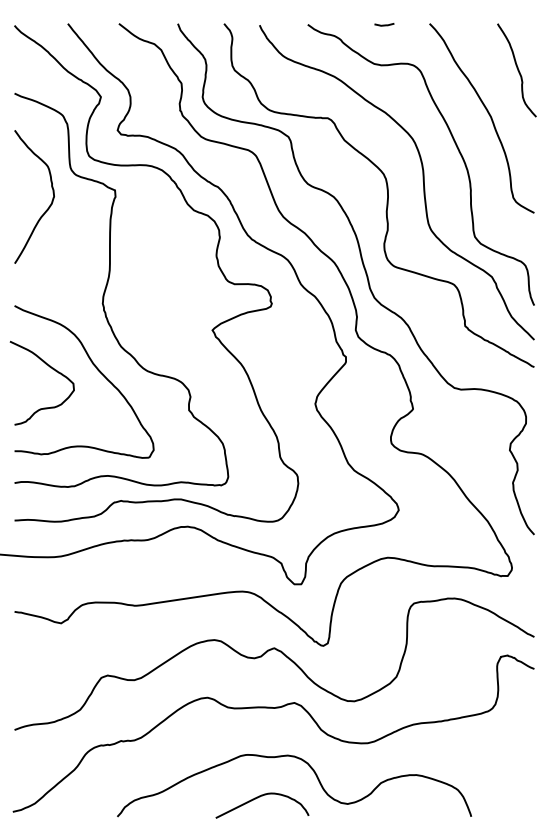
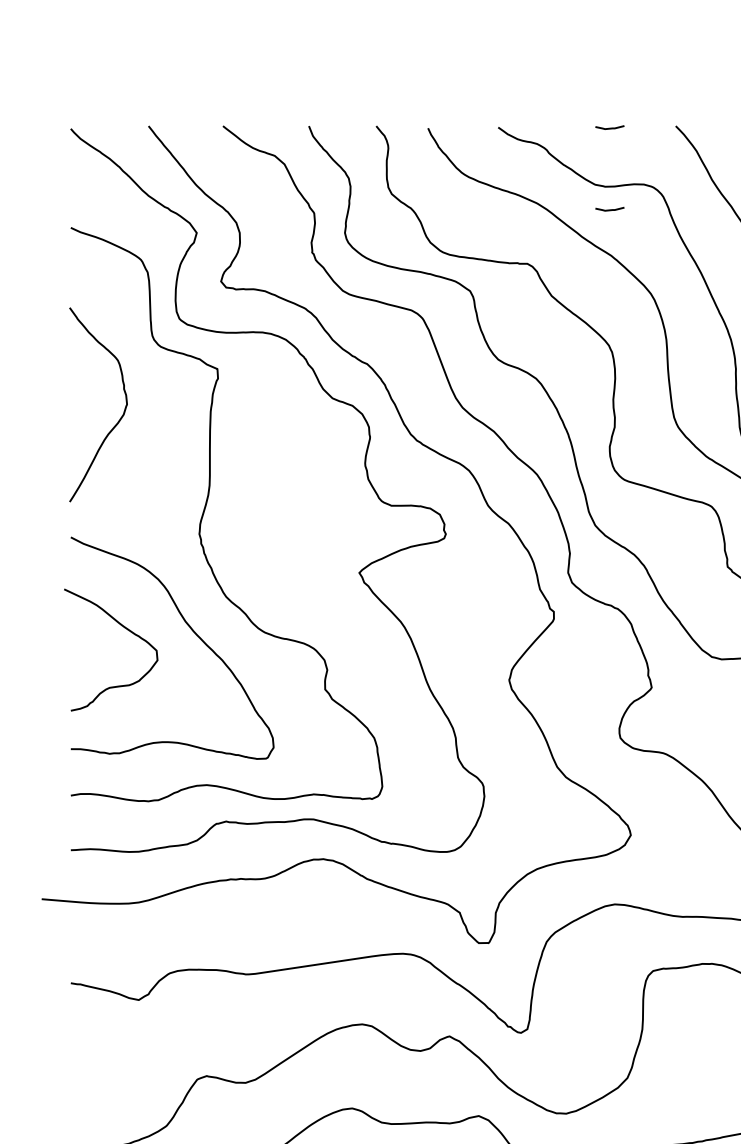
line: (384, 80) -> (610, 208), added
curve: (48, 206) -> (118, 418), moved

